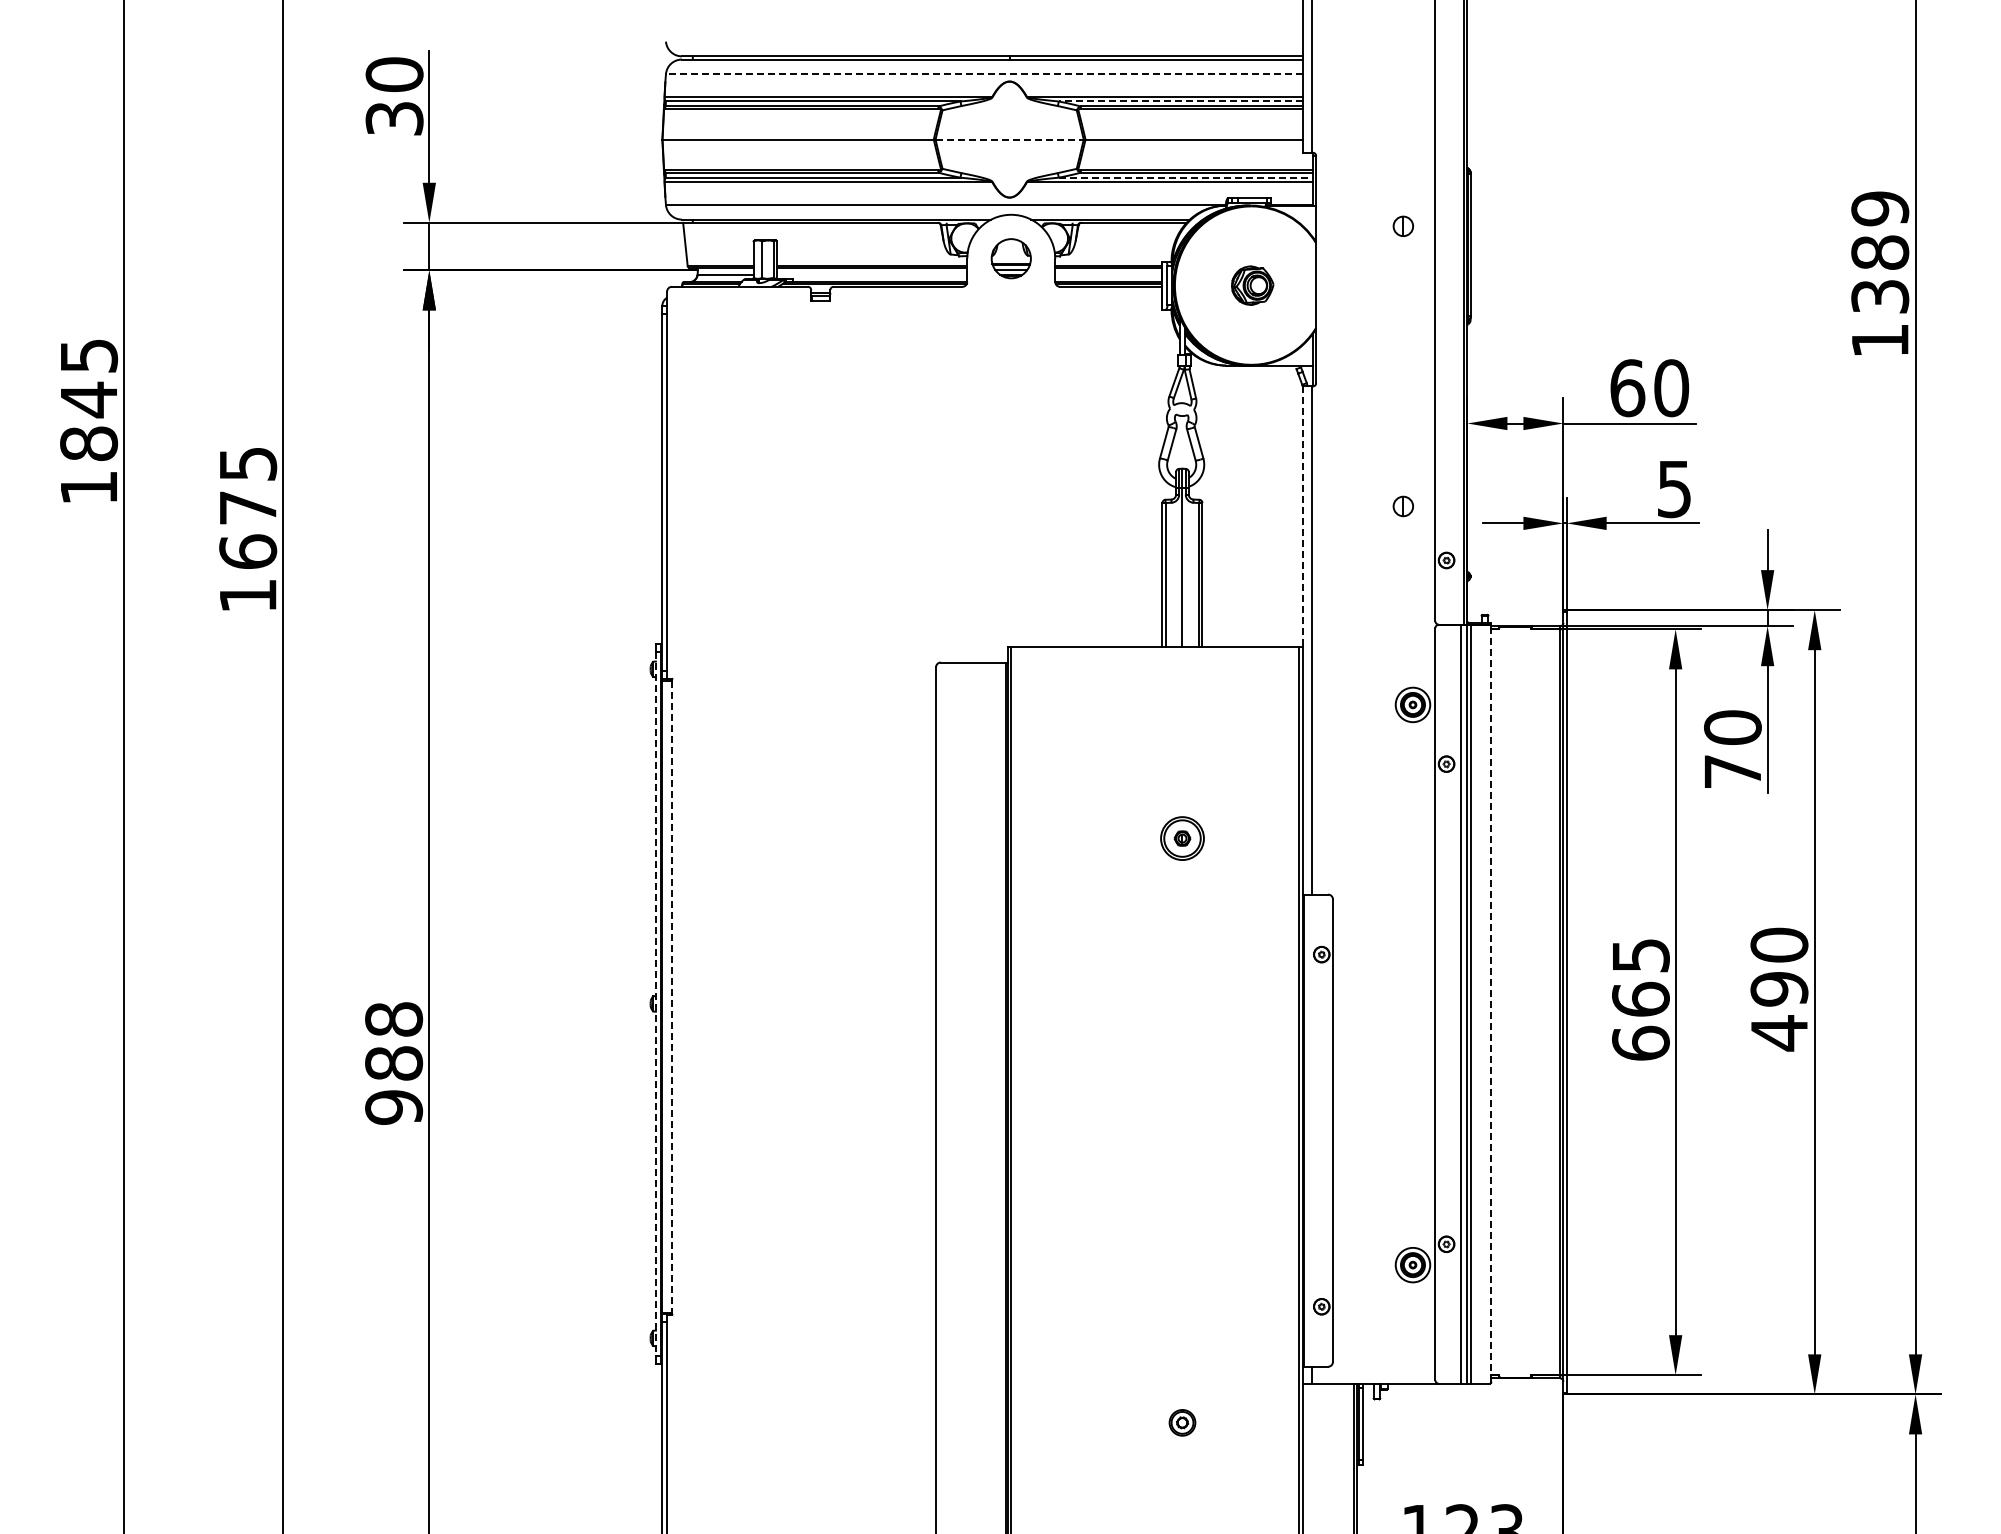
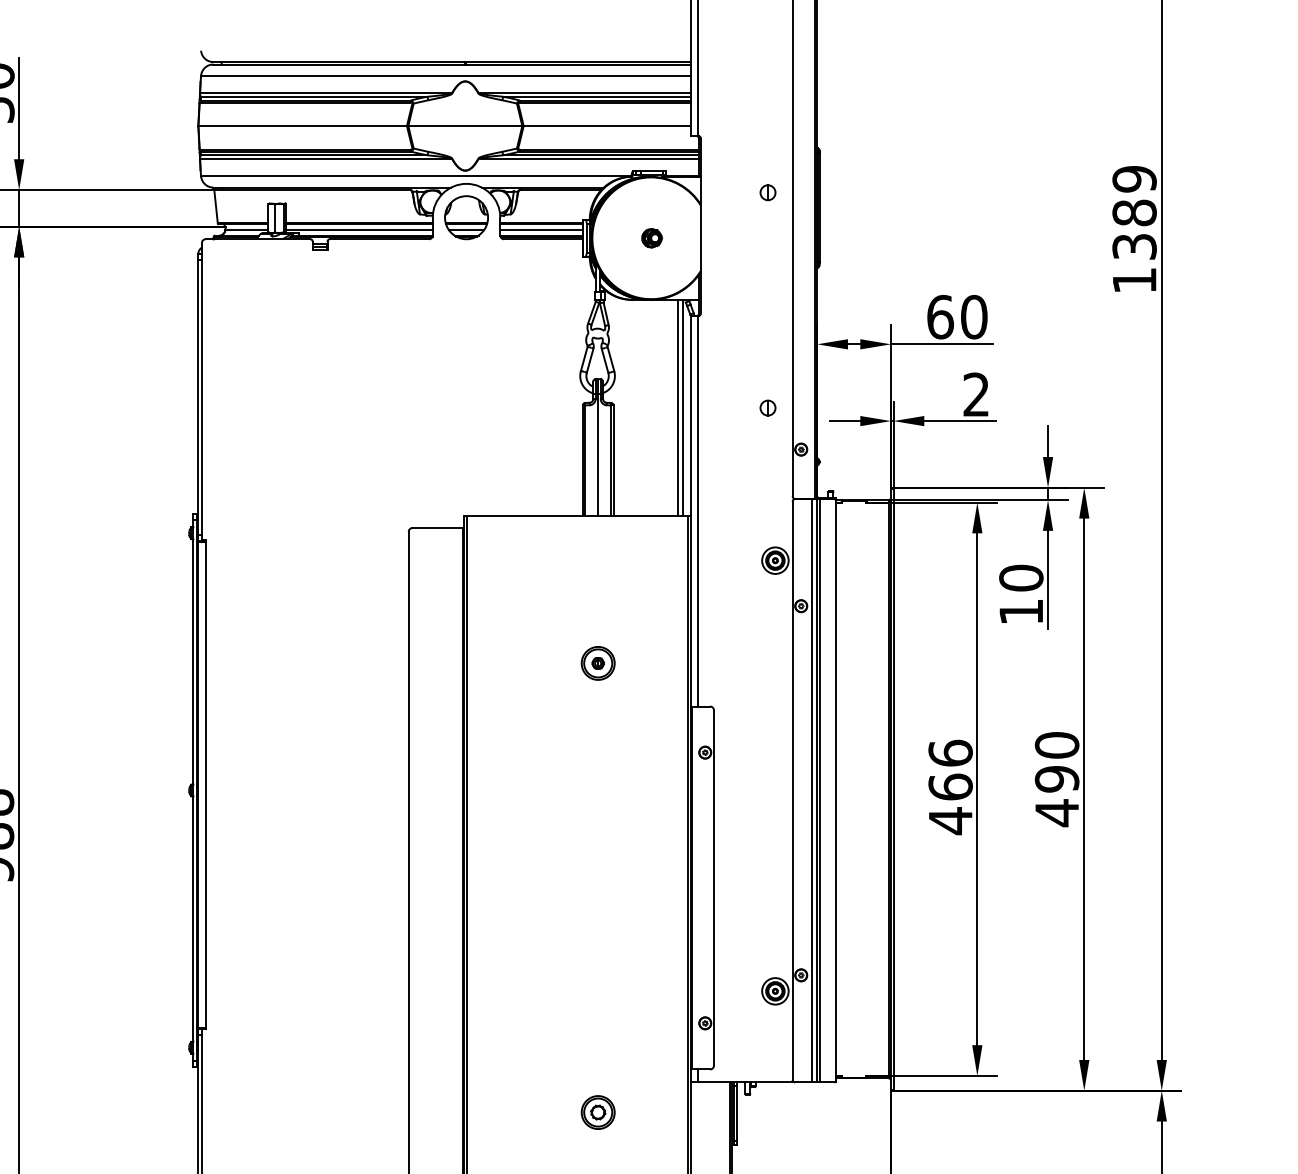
line: (983, 74) -> (445, 76), dashed -> solid
line: (1180, 101) -> (596, 96), dashed -> solid
line: (1010, 139) -> (465, 125), dashed -> solid
line: (1186, 177) -> (601, 155), dashed -> solid
part: (1011, 258) -> (466, 217), size x1.43
line: (871, 274) -> (359, 229), added
line: (1108, 274) -> (541, 229), added
part: (1252, 285) -> (652, 238), size x0.62
text: (1673, 489) -> (975, 395), 5 -> 2
line: (1286, 505) -> (678, 407), added
line: (1293, 505) -> (683, 407), added
line: (1302, 516) -> (690, 415), dashed -> solid
text: (1732, 771) -> (1021, 611), 70 -> 10
line: (671, 997) -> (205, 785), dashed -> solid
text: (1640, 999) -> (950, 787), 665 -> 466
line: (655, 1004) -> (193, 790), dashed -> solid
line: (1491, 1004) -> (835, 790), dashed -> solid
part: (1182, 1422) -> (598, 1112), size x1.67

